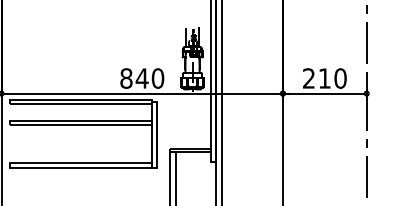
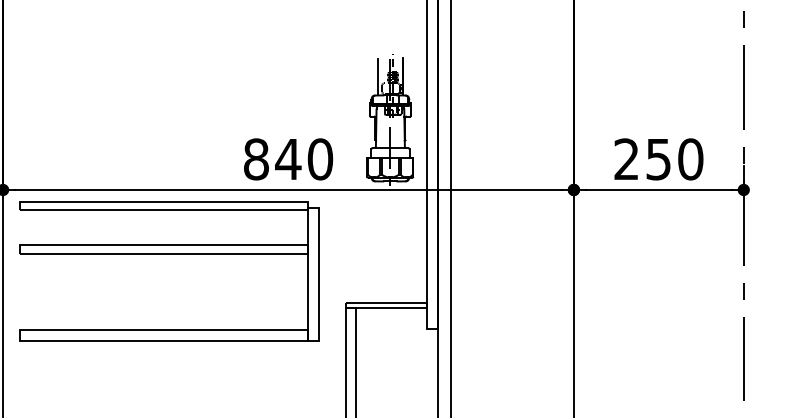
text: (324, 78) -> (658, 159), 210 -> 250

